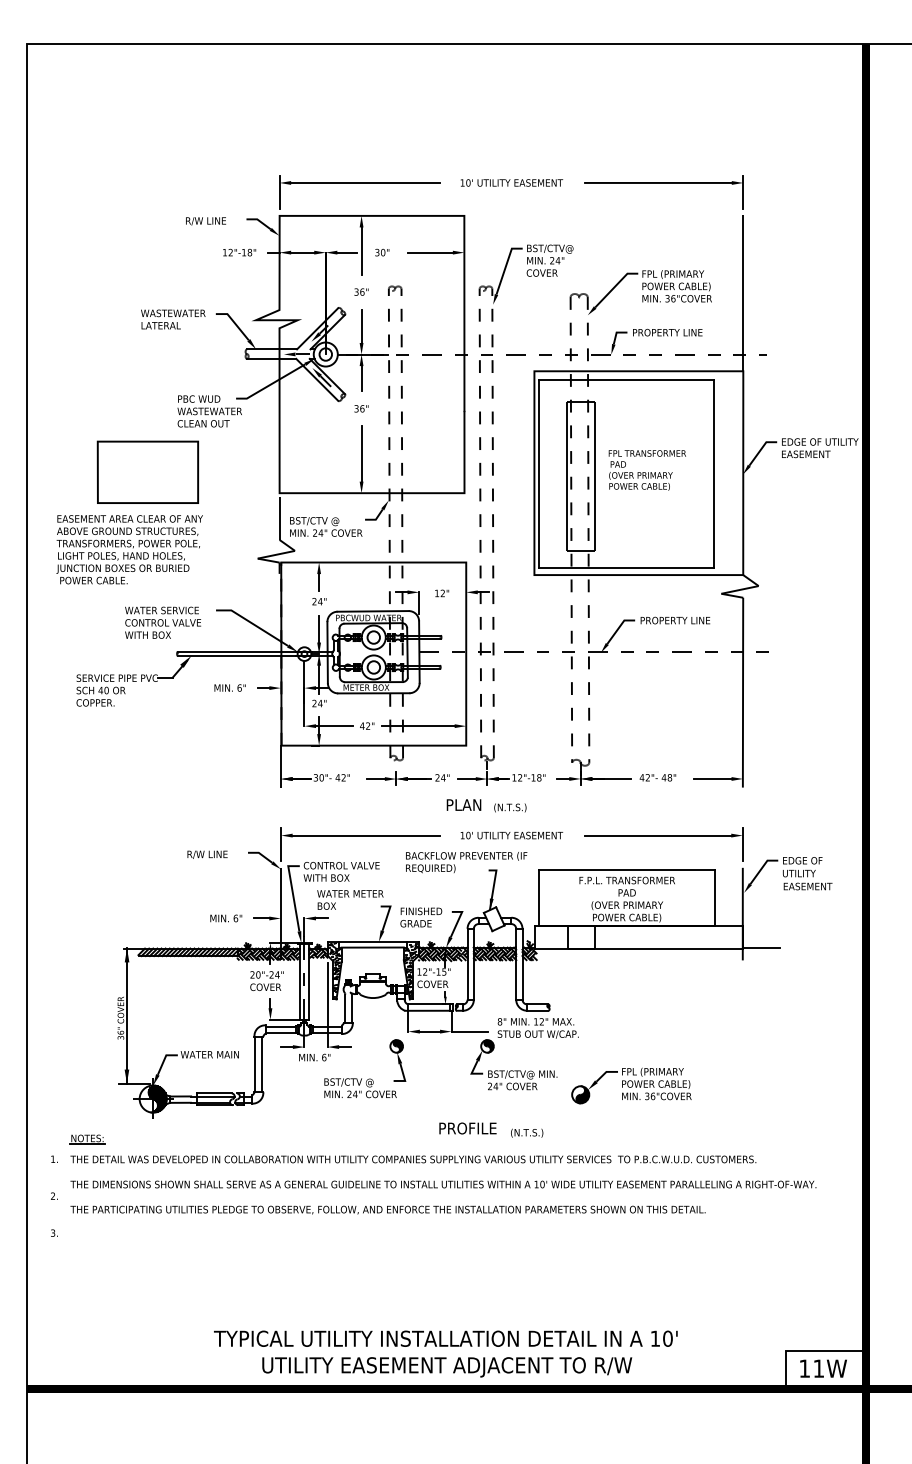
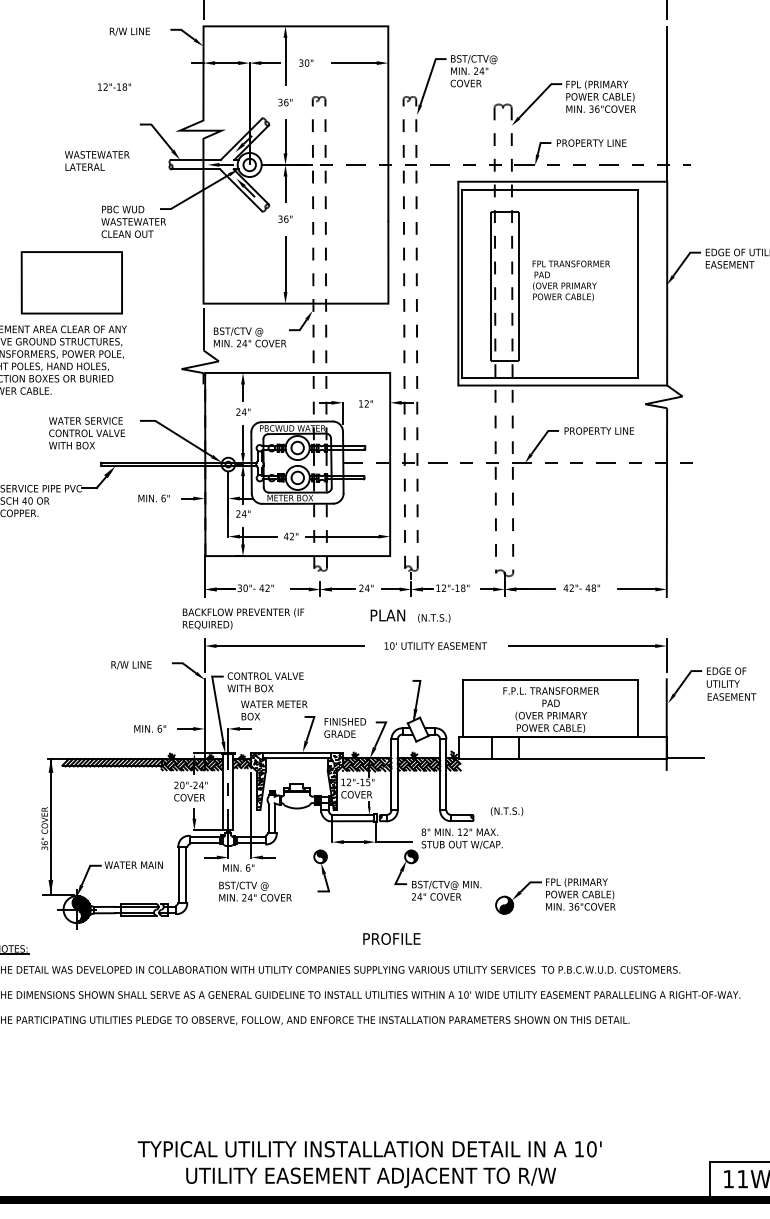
text: (239, 252) -> (114, 86), moved
text: (173, 319) -> (97, 160), moved
text: (466, 862) -> (243, 618), moved
text: (360, 1088) -> (255, 891), moved
text: (527, 1132) -> (507, 810), moved

